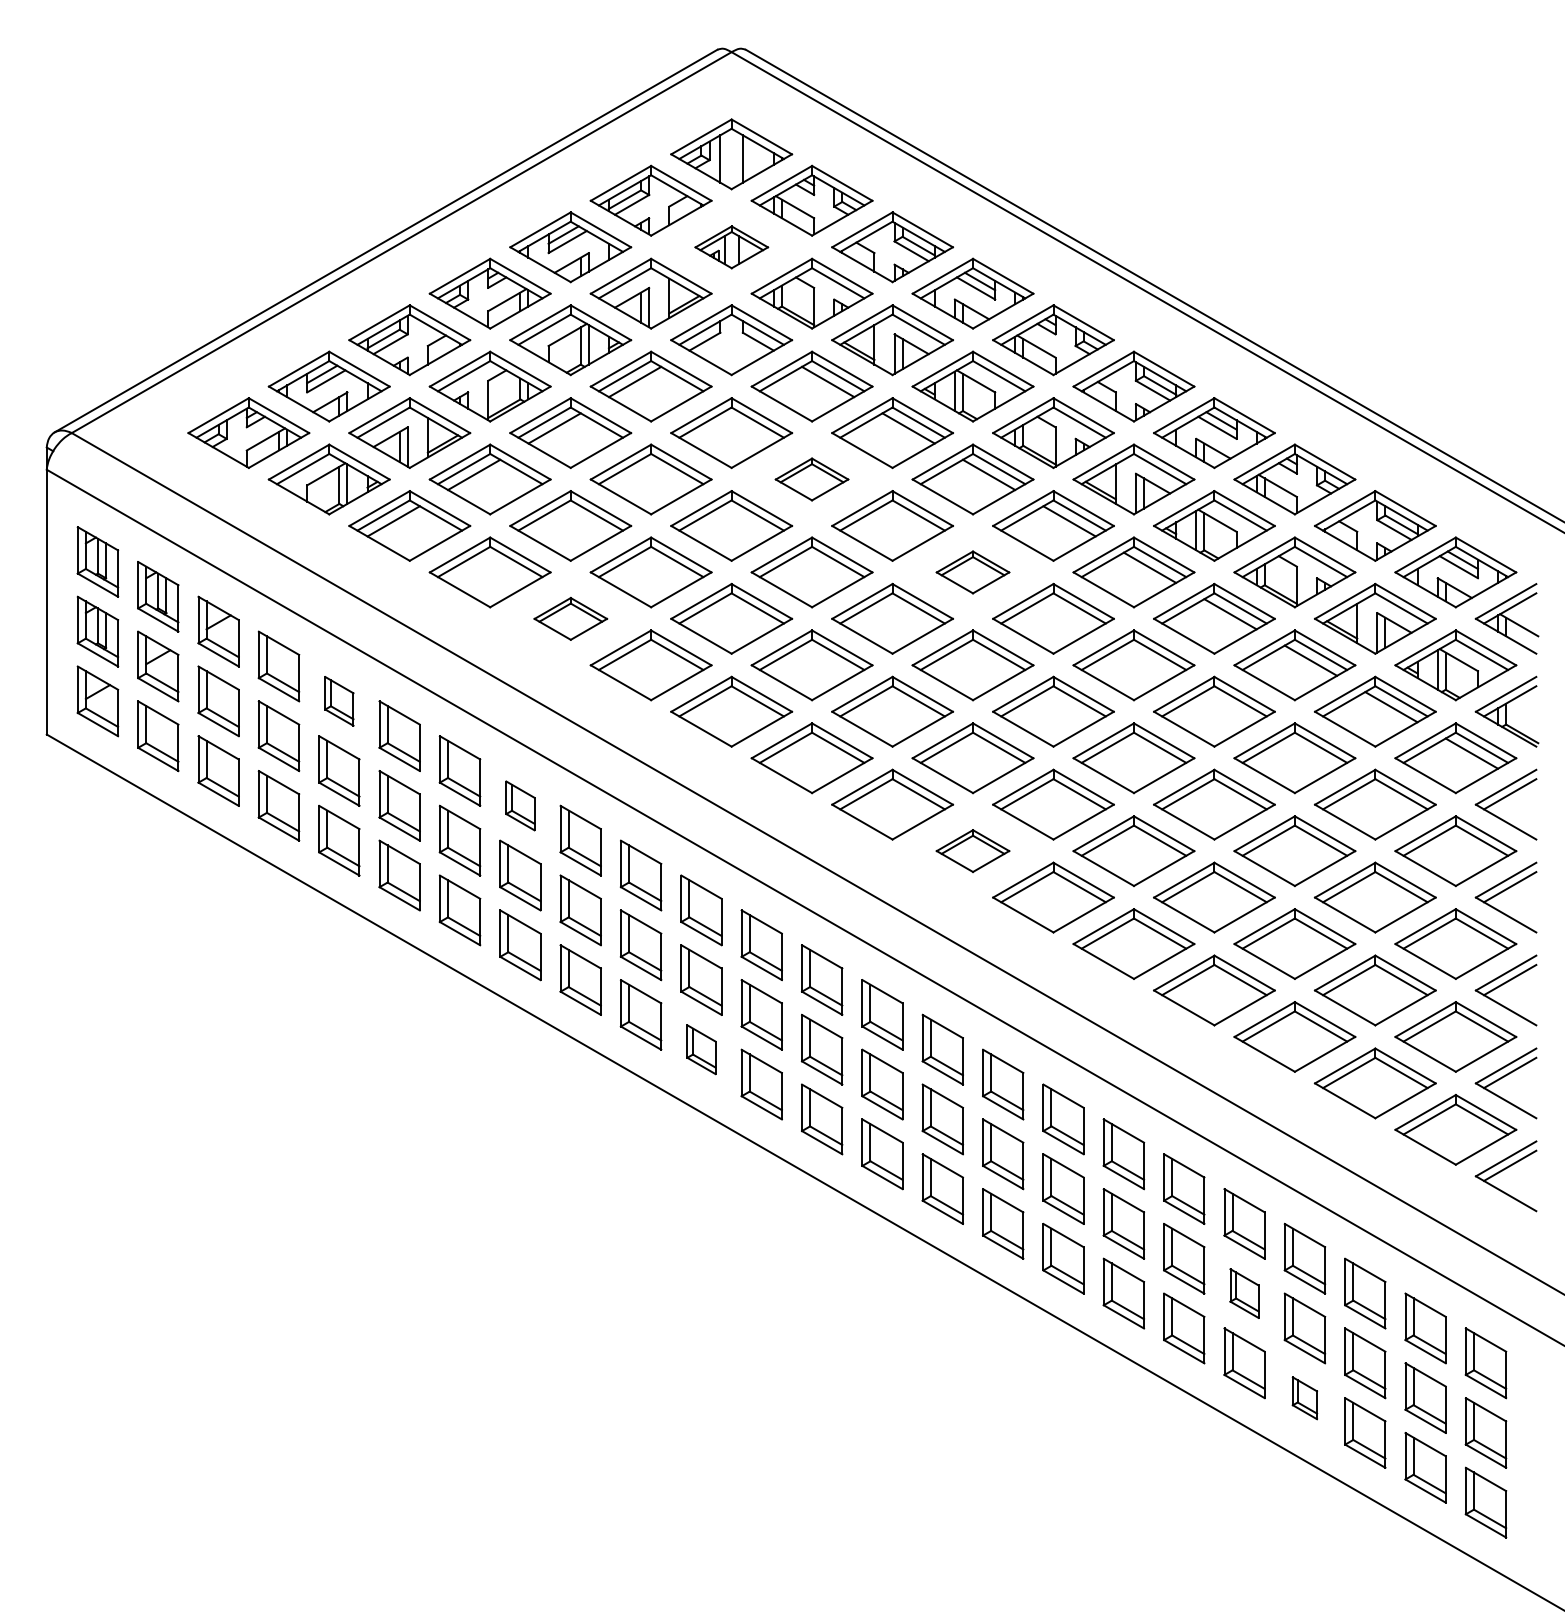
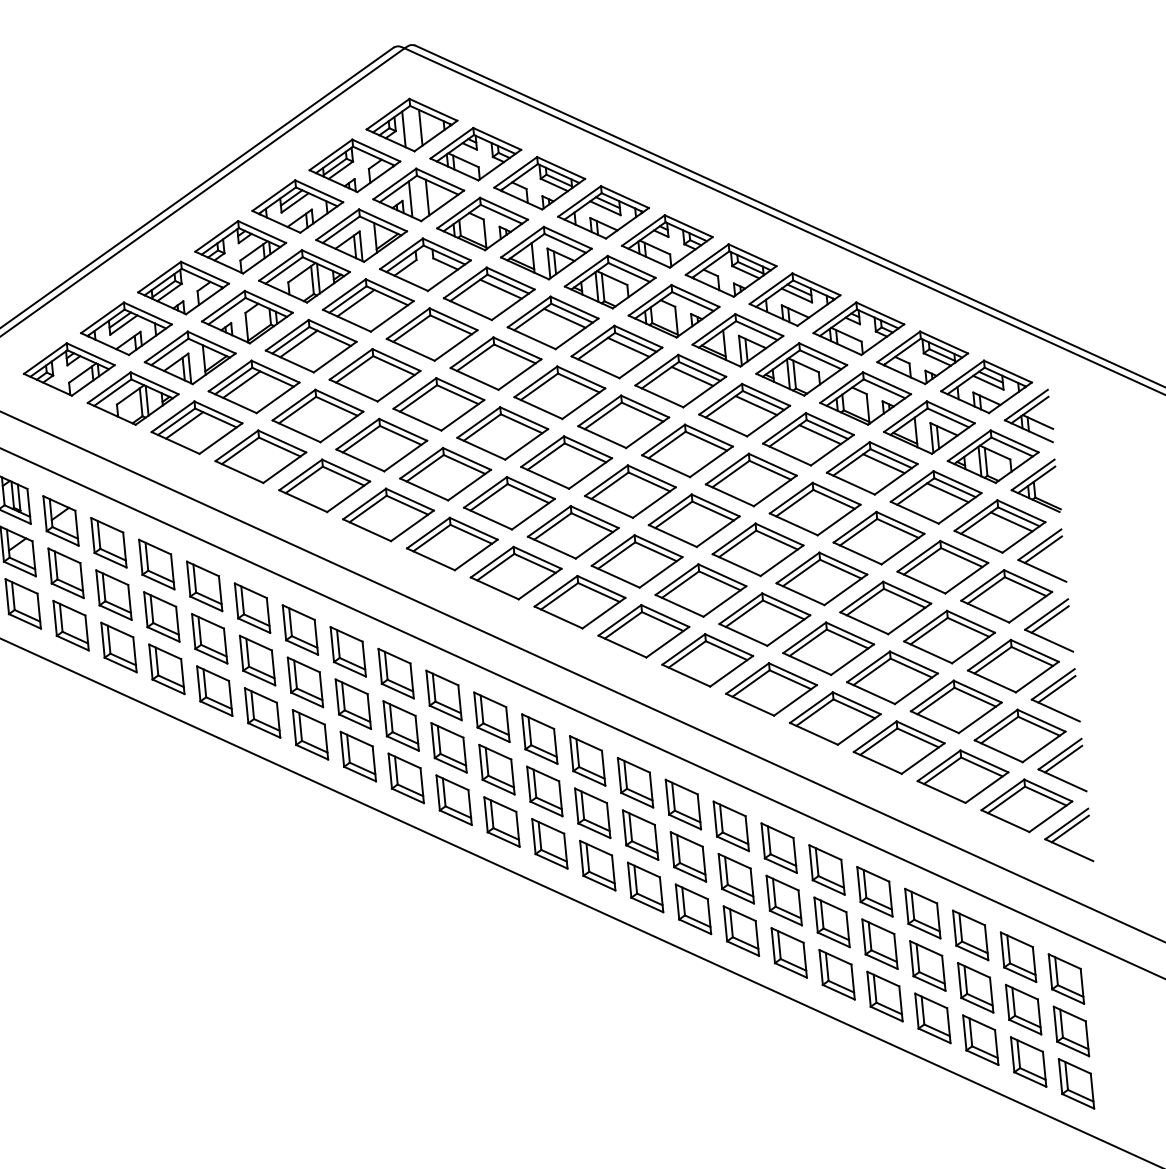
part: (731, 247) -> (418, 195), size x1.67
part: (811, 479) -> (495, 363), size x1.67
part: (972, 572) -> (623, 421), size x1.67
part: (570, 618) -> (324, 485), size x1.67
part: (339, 701) -> (156, 564), size x1.43
part: (520, 805) -> (300, 629), size x1.43
part: (972, 850) -> (643, 630), size x1.67
part: (701, 1049) -> (454, 800), size x1.43
part: (1244, 1293) -> (879, 944), size x1.43
part: (1304, 1398) -> (932, 1018), size x1.67

